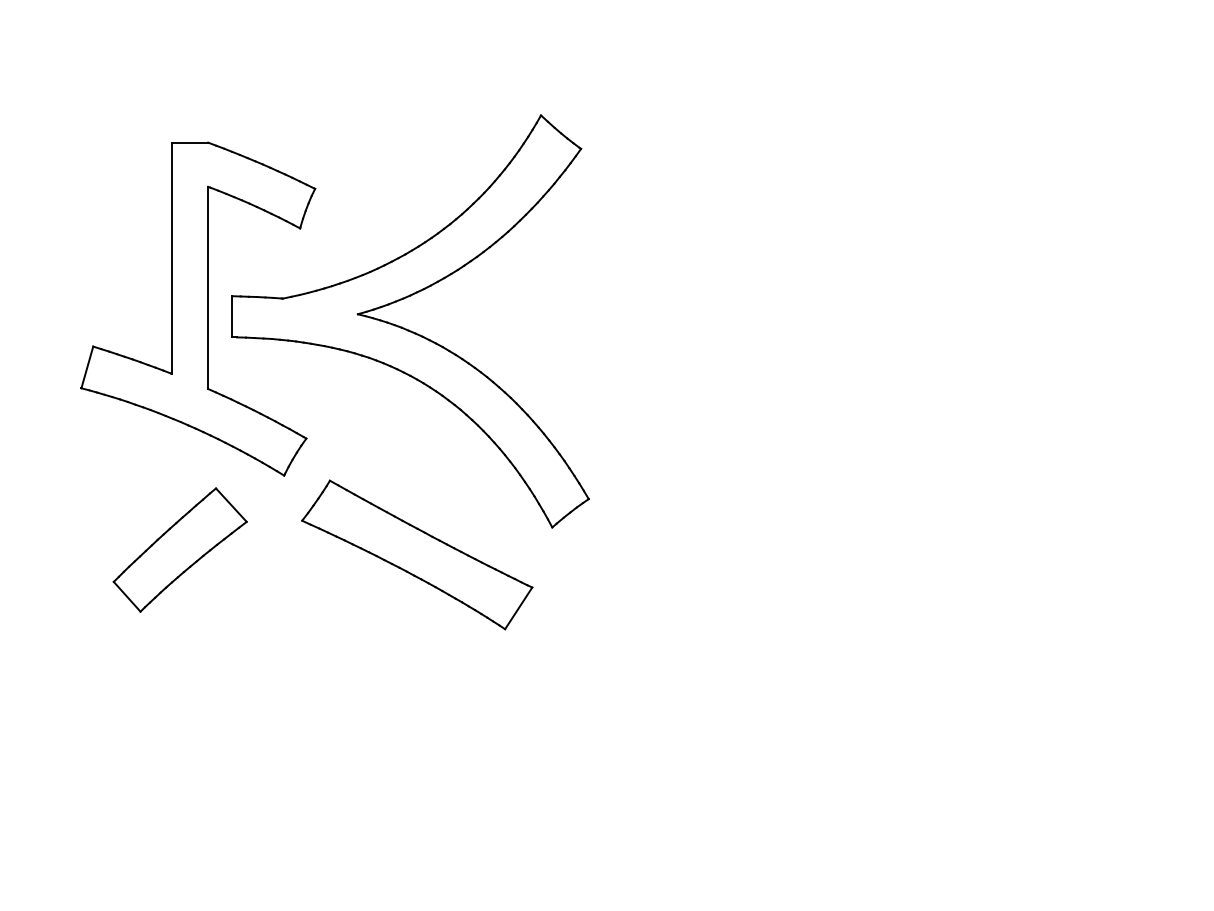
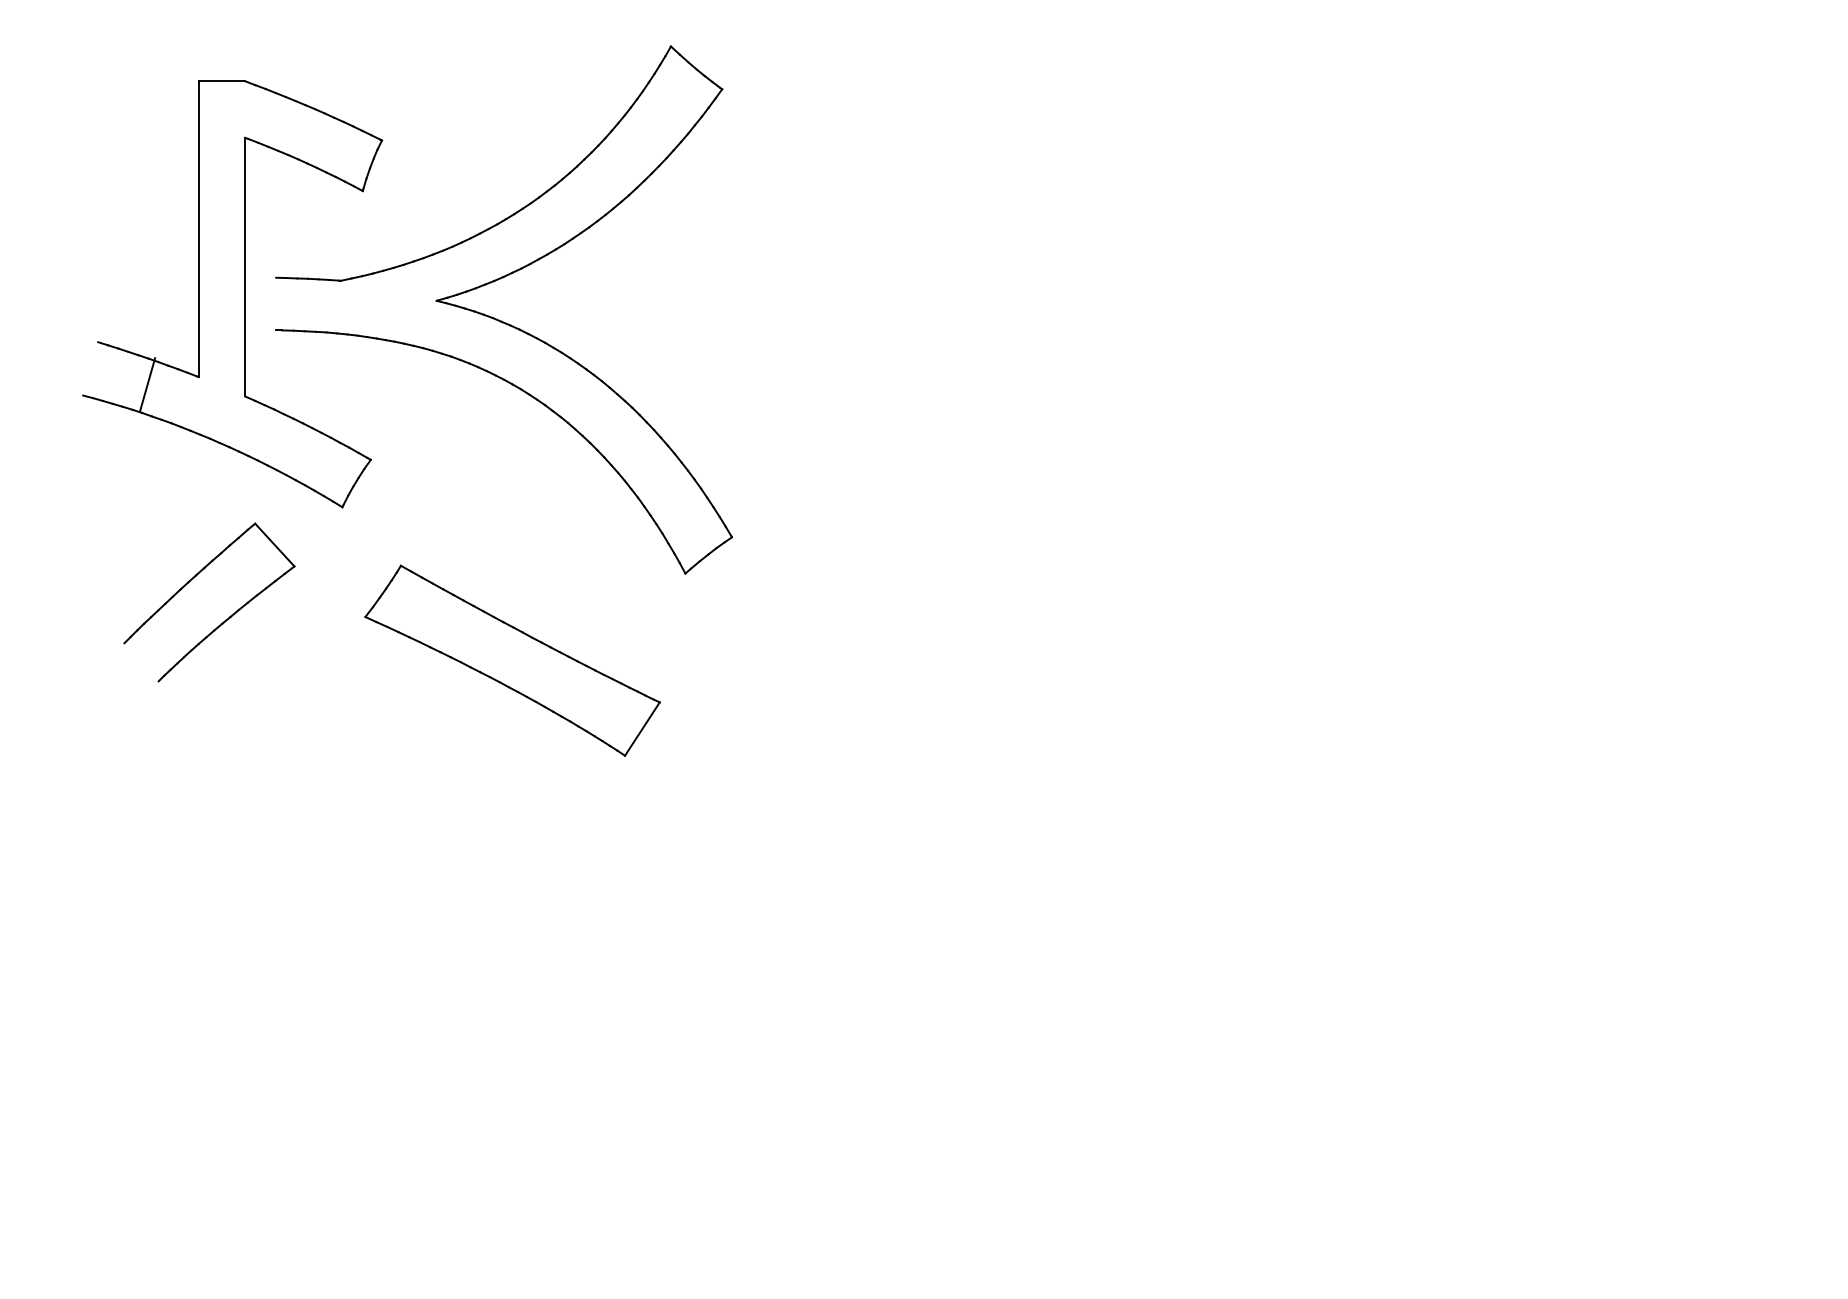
line: (232, 316) -> (276, 303), removed
line: (87, 367) -> (147, 384), moved
part: (417, 554) -> (512, 660), moved
line: (127, 596) -> (141, 662), removed

